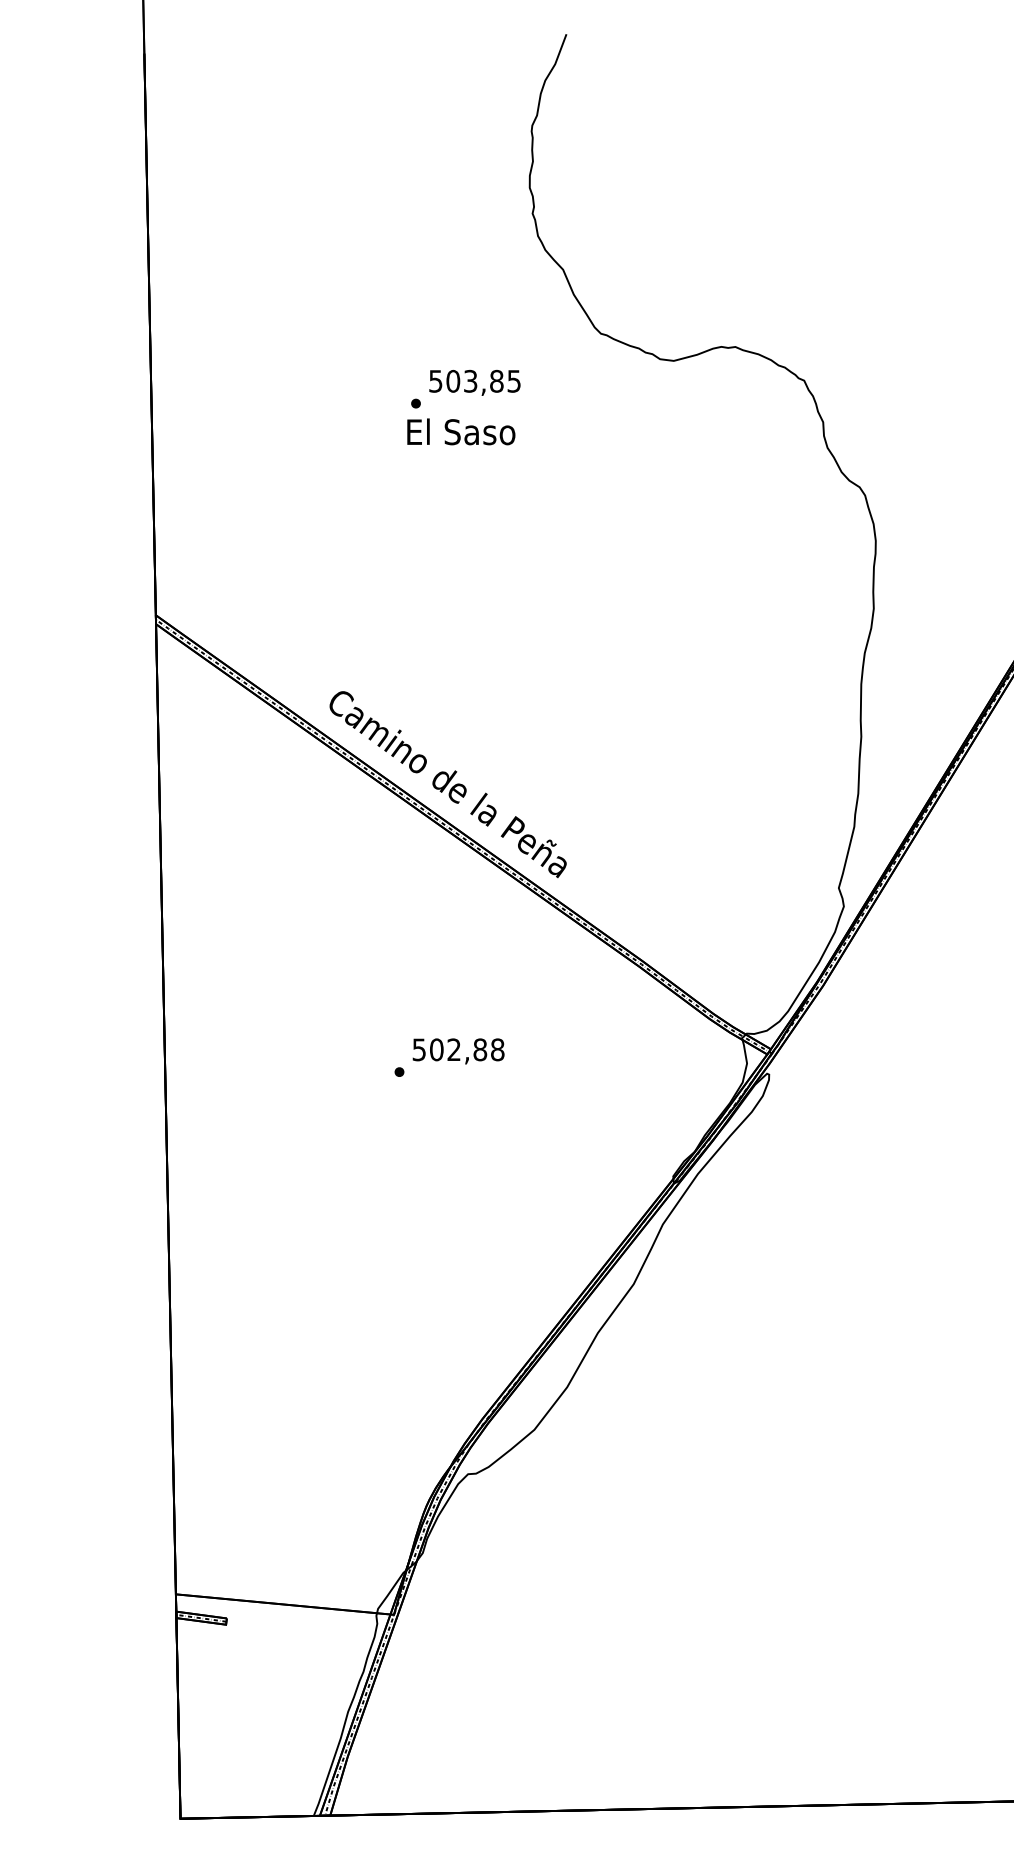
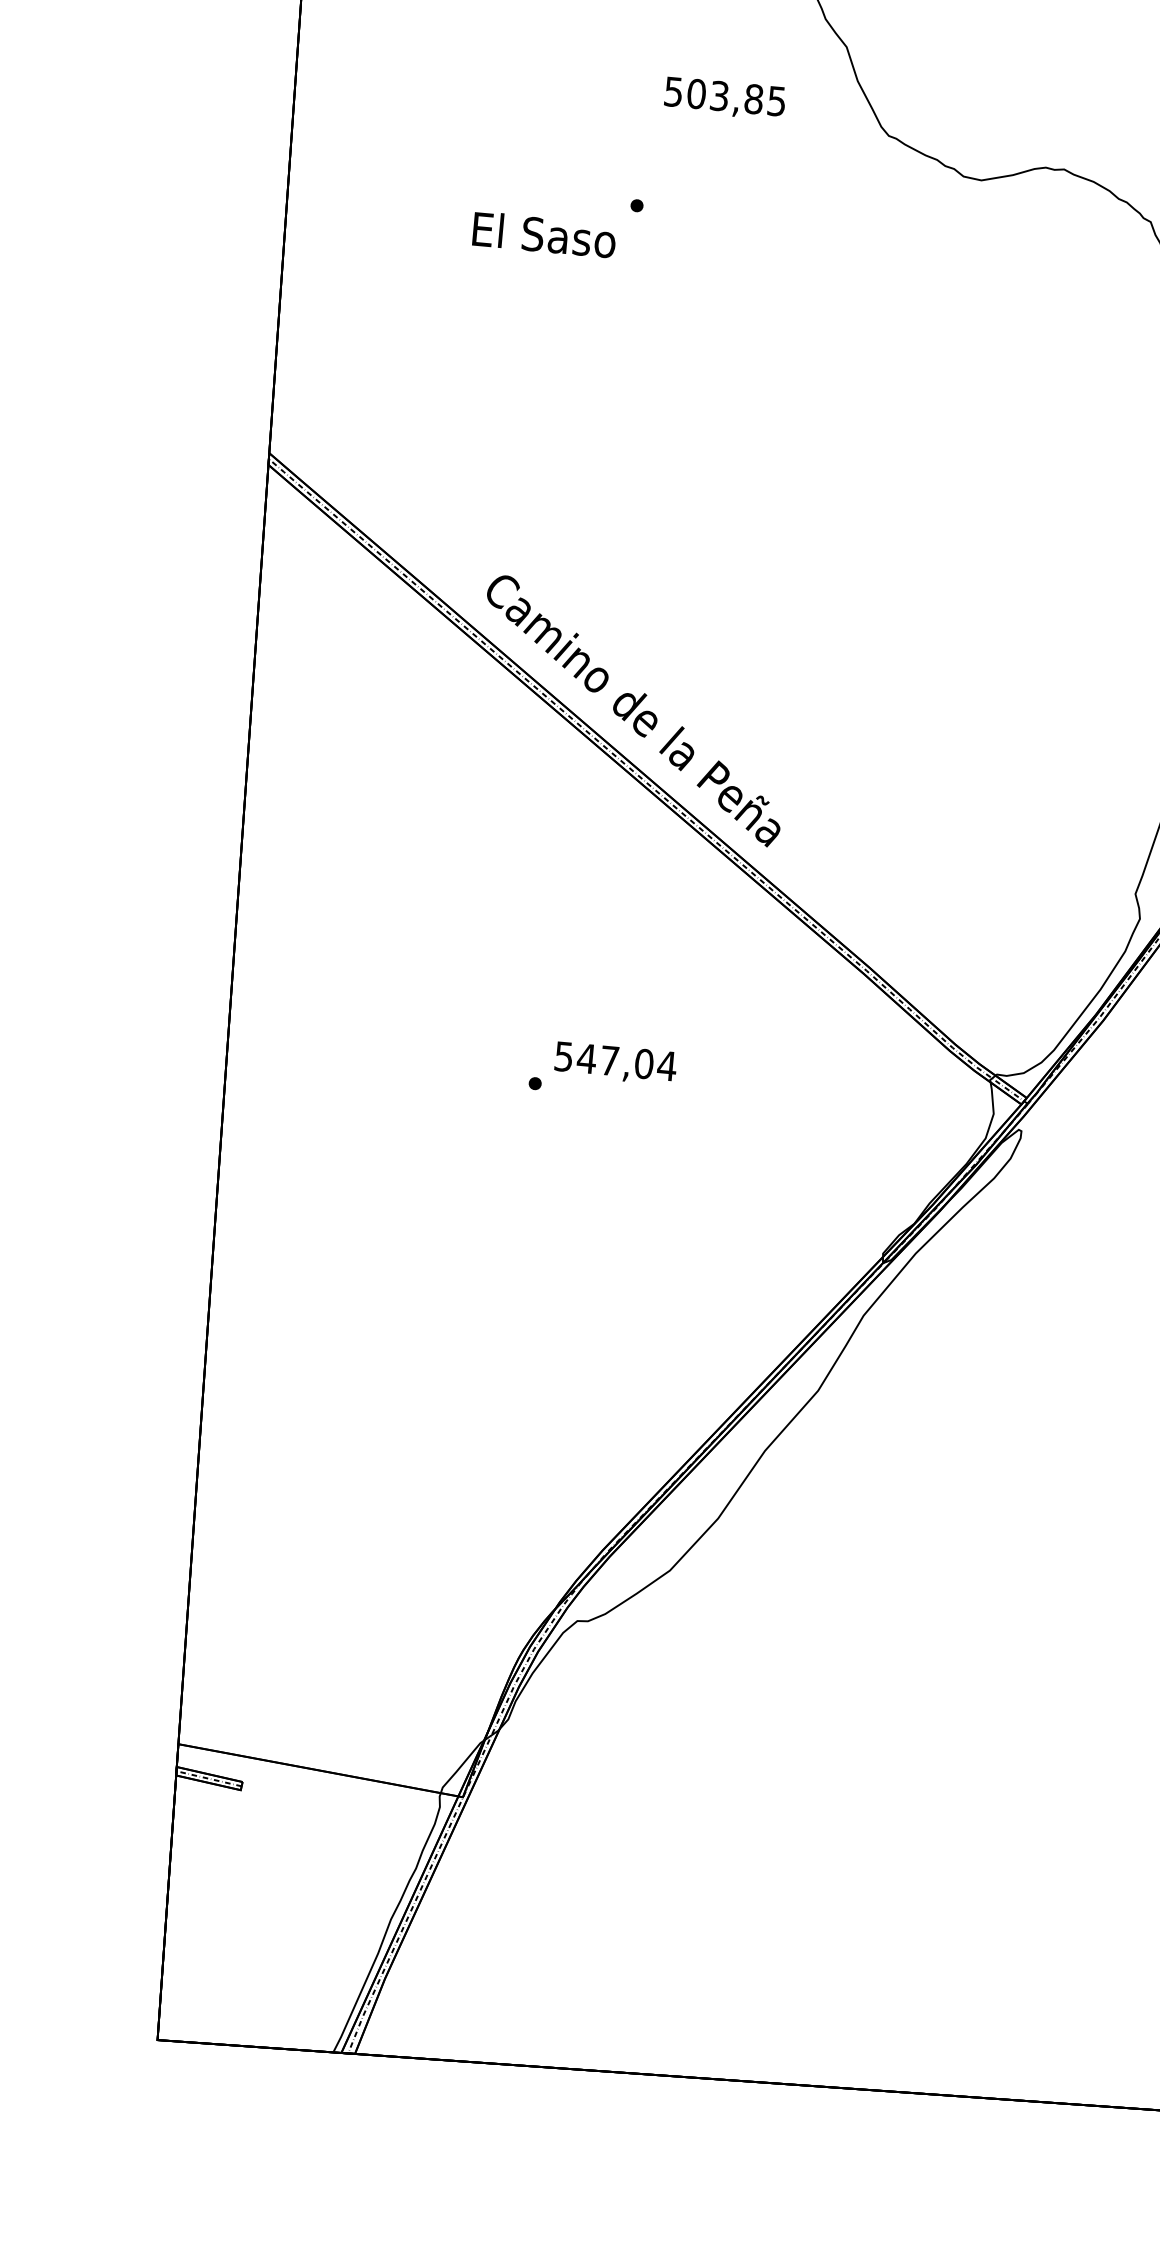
text: (474, 382) -> (724, 98), moved
text: (461, 431) -> (544, 234), moved
text: (466, 1049) -> (626, 1061), 502,88 -> 547,04

